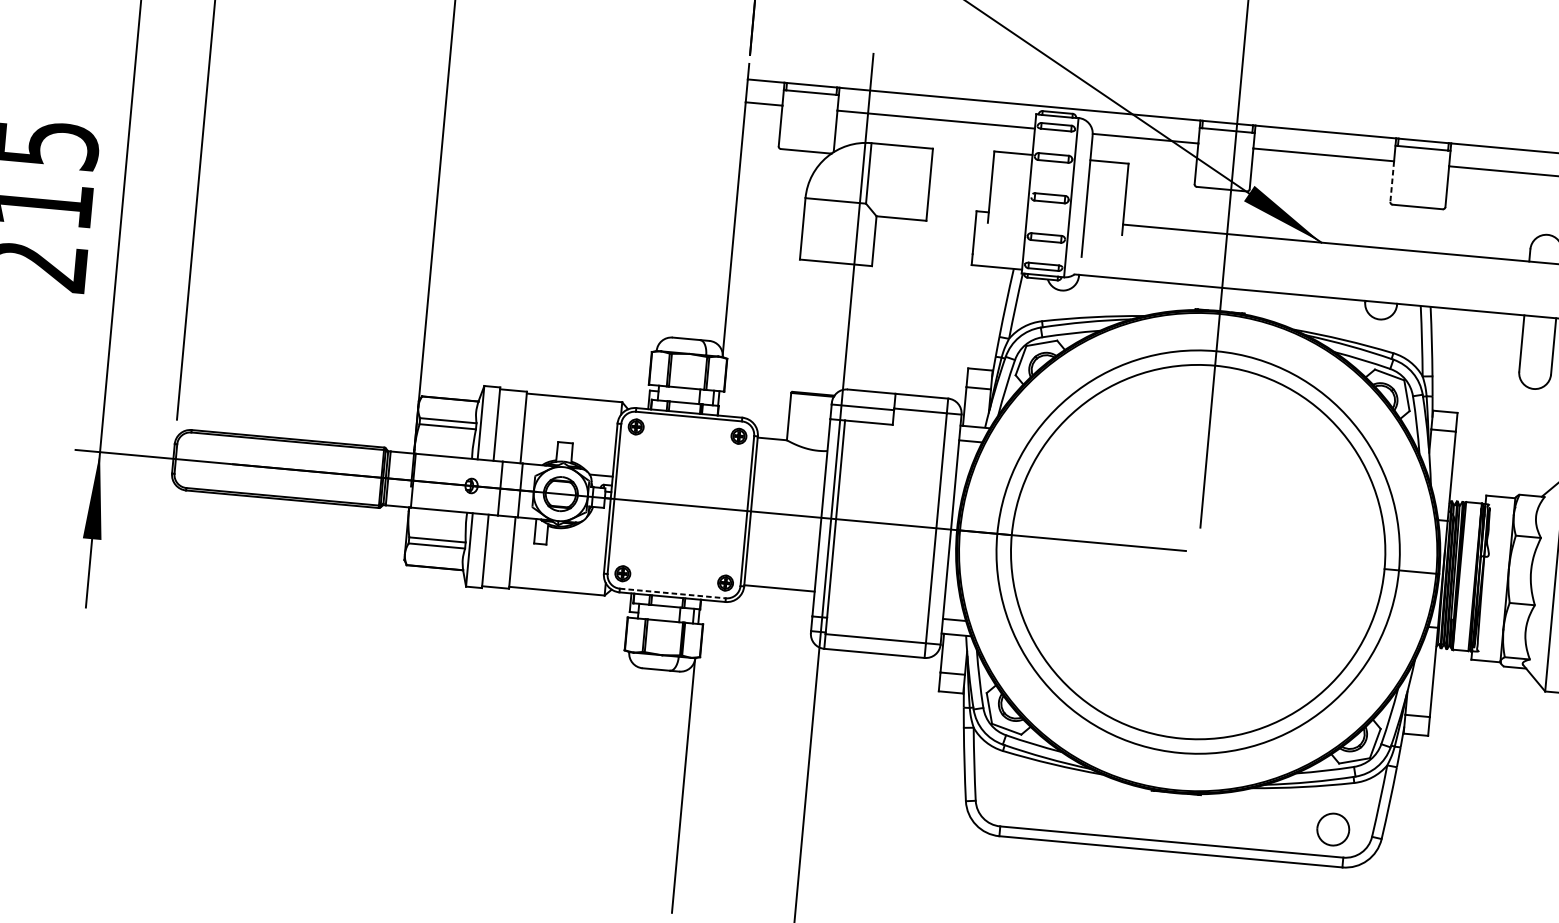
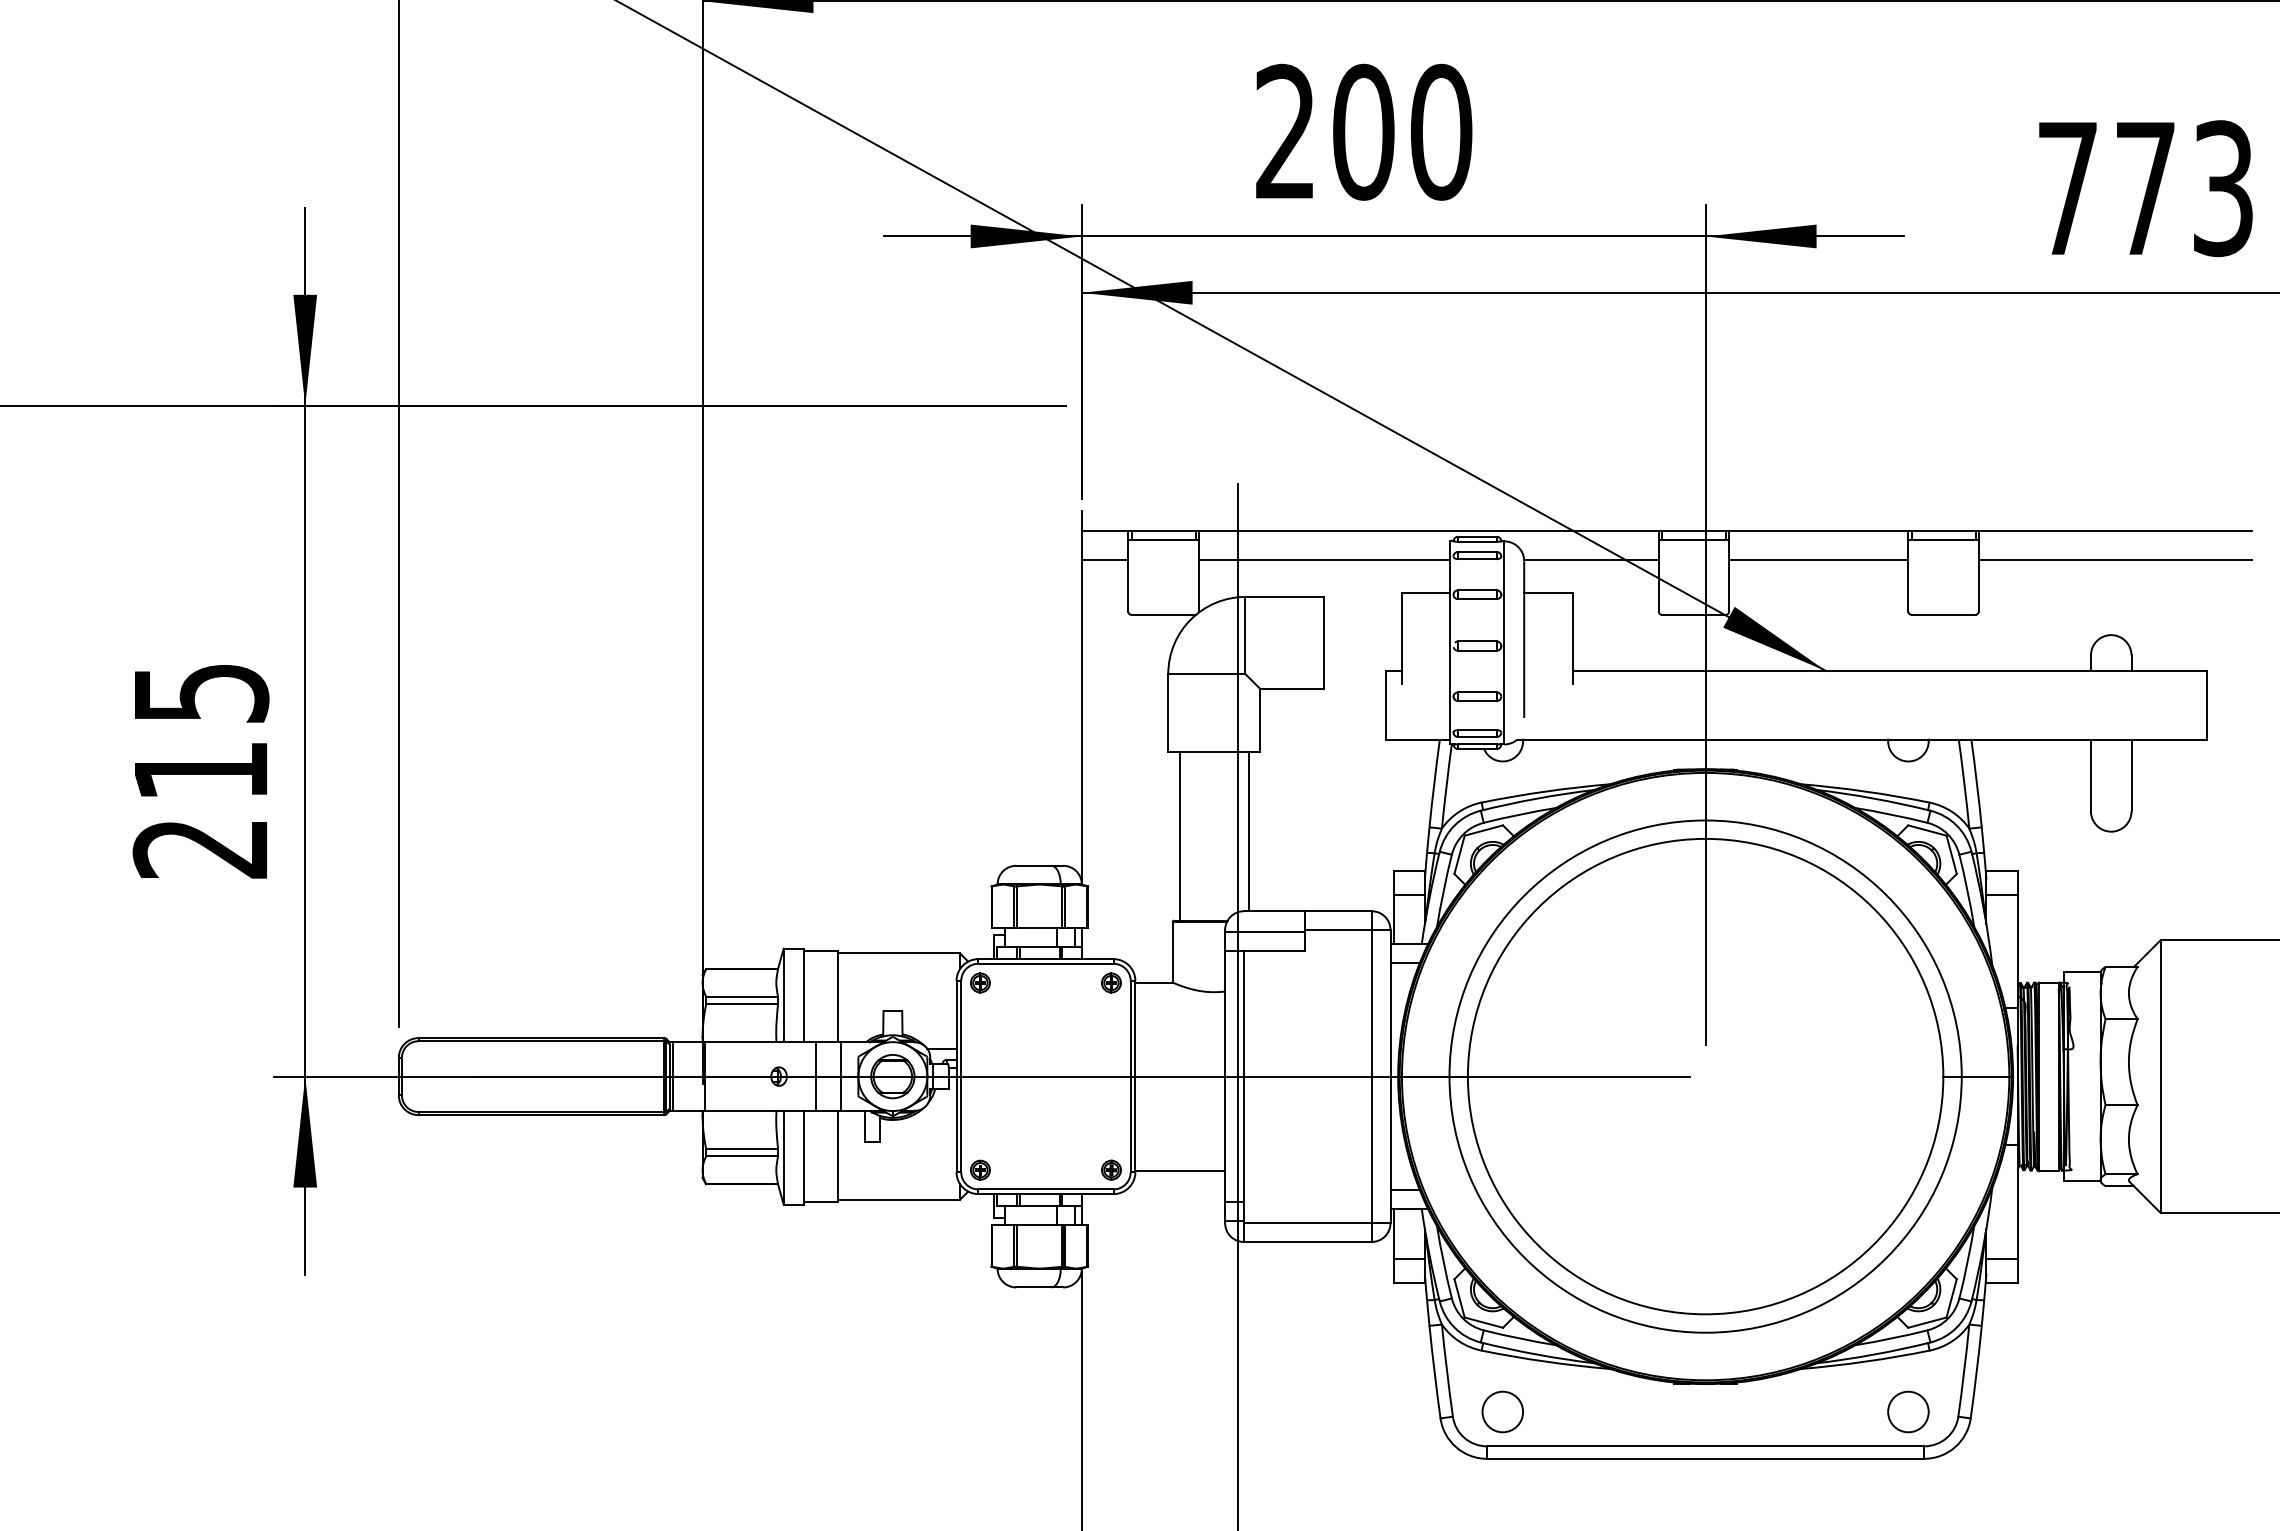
line: (1392, 181) -> (1908, 585), dashed -> solid
line: (802, 326) -> (1179, 836), added
line: (857, 327) -> (1248, 831), added
line: (672, 593) -> (1045, 1189), dashed -> solid
part: (1014, 800) -> (1502, 1411), added

